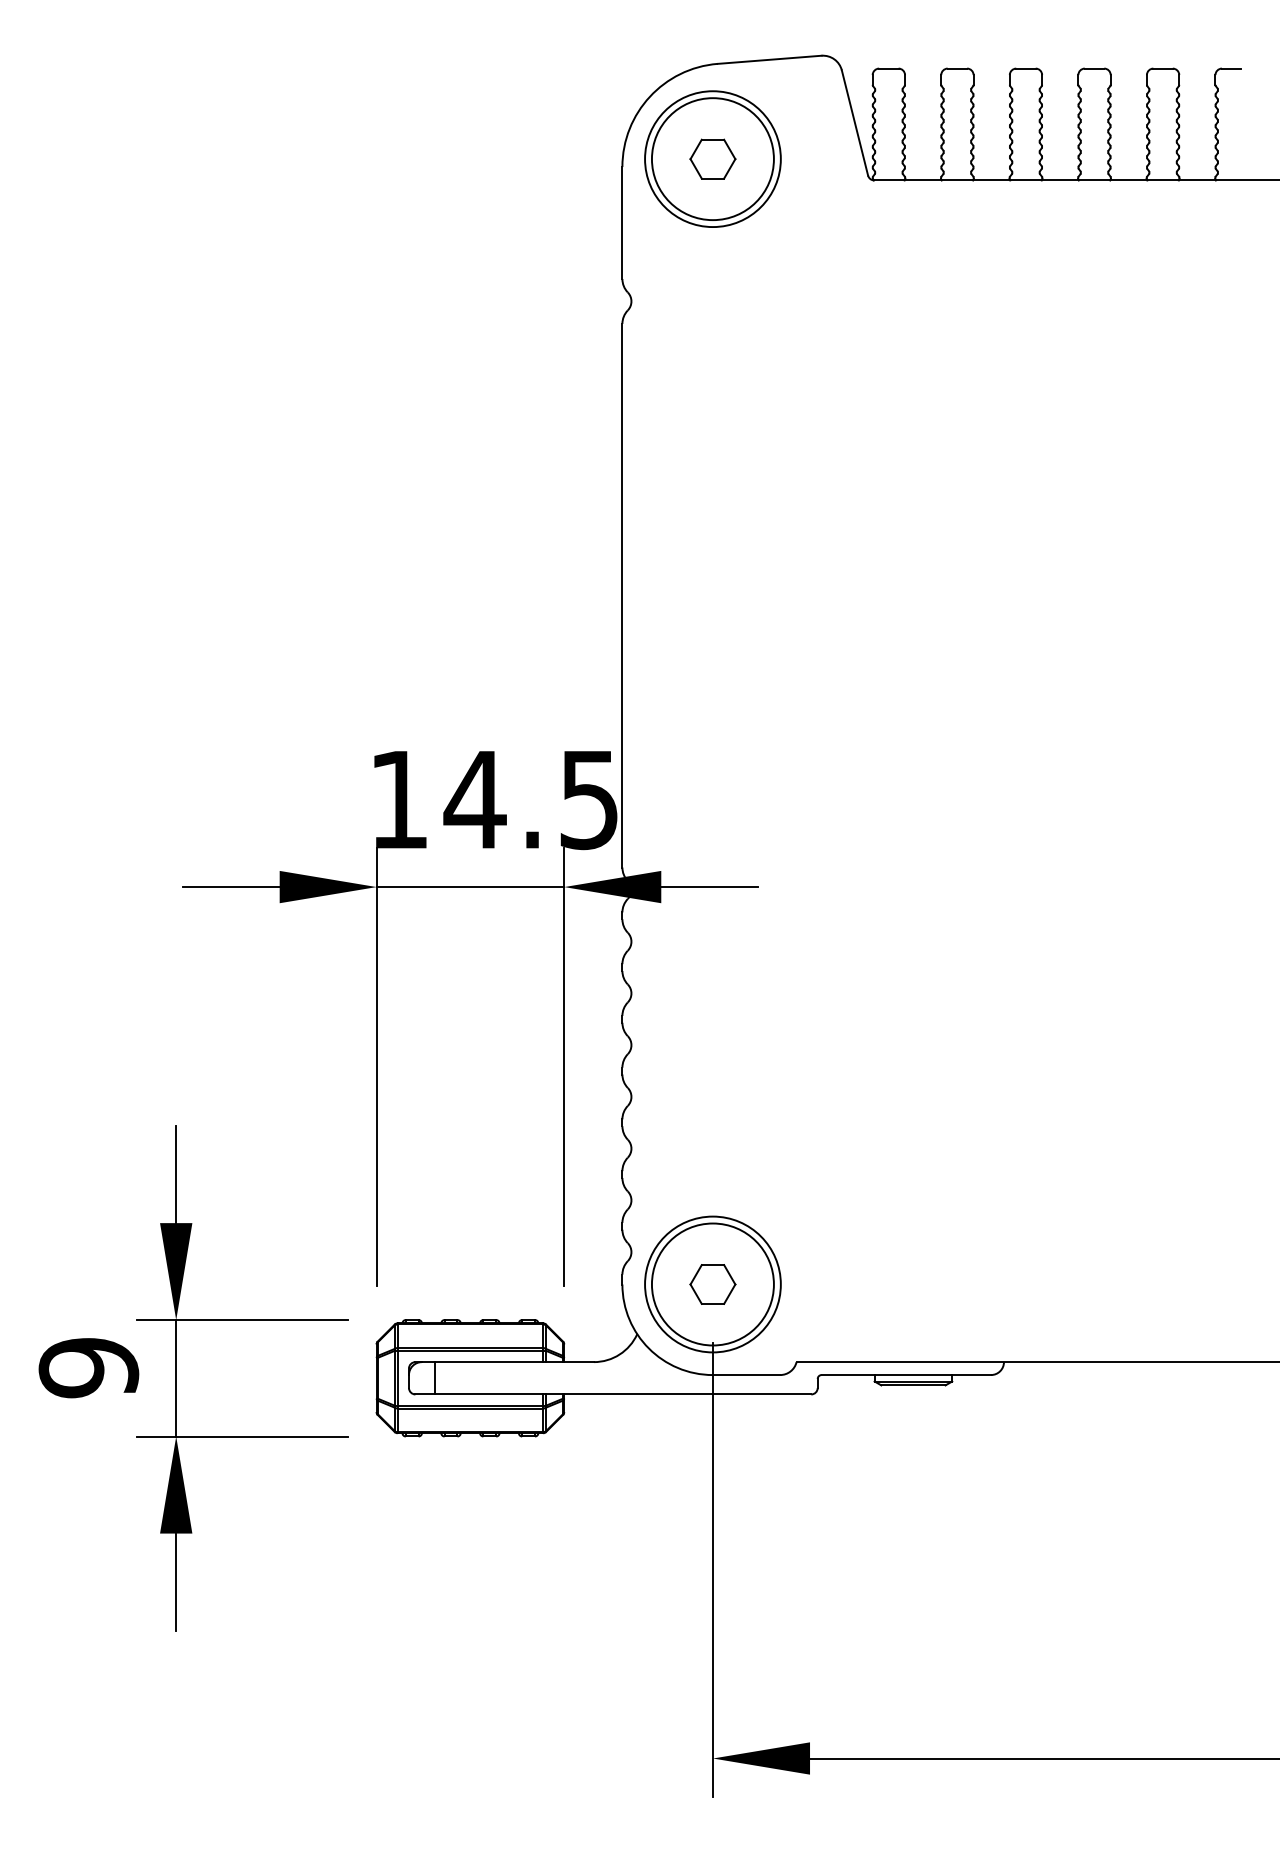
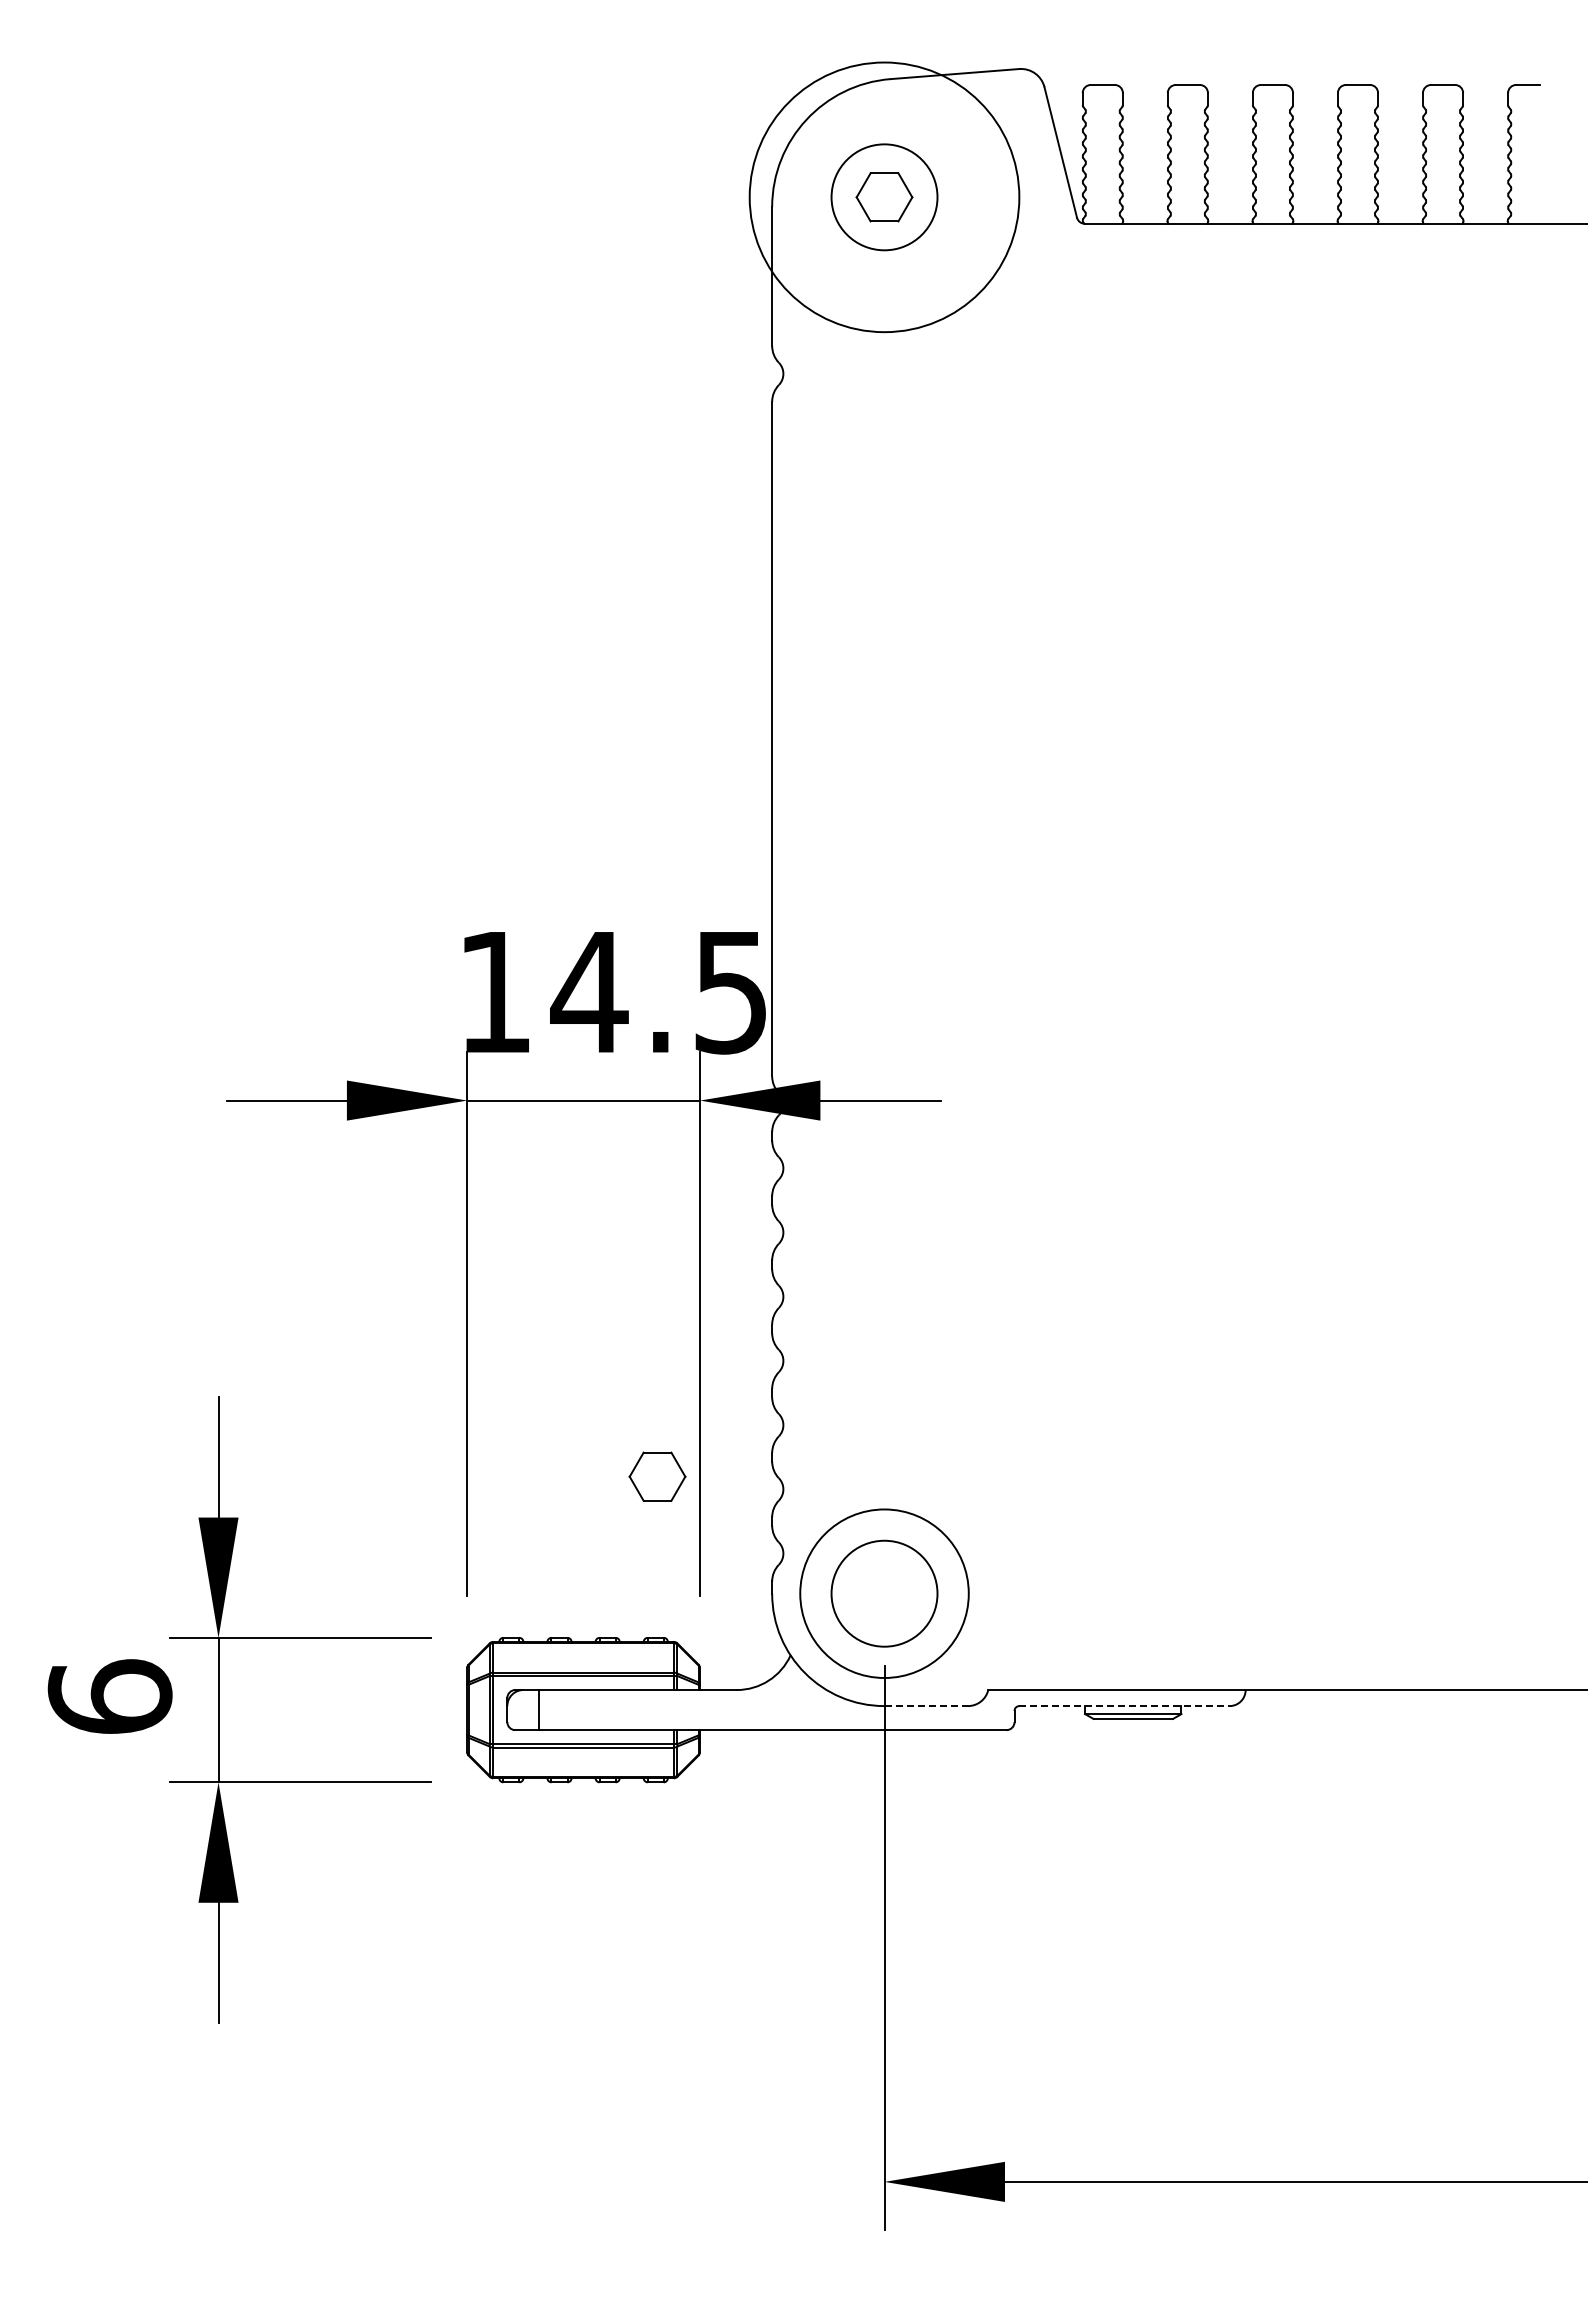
circle: (712, 159) -> (884, 197), size x0.7
circle: (712, 159) -> (884, 197), size x1.6
circle: (712, 1284) -> (884, 1593), size x0.7
part: (712, 1284) -> (657, 1476), moved
text: (88, 1367) -> (109, 1696), 9 -> 6
line: (746, 1375) -> (926, 1706), solid -> dashed
line: (906, 1375) -> (1124, 1706), solid -> dashed

